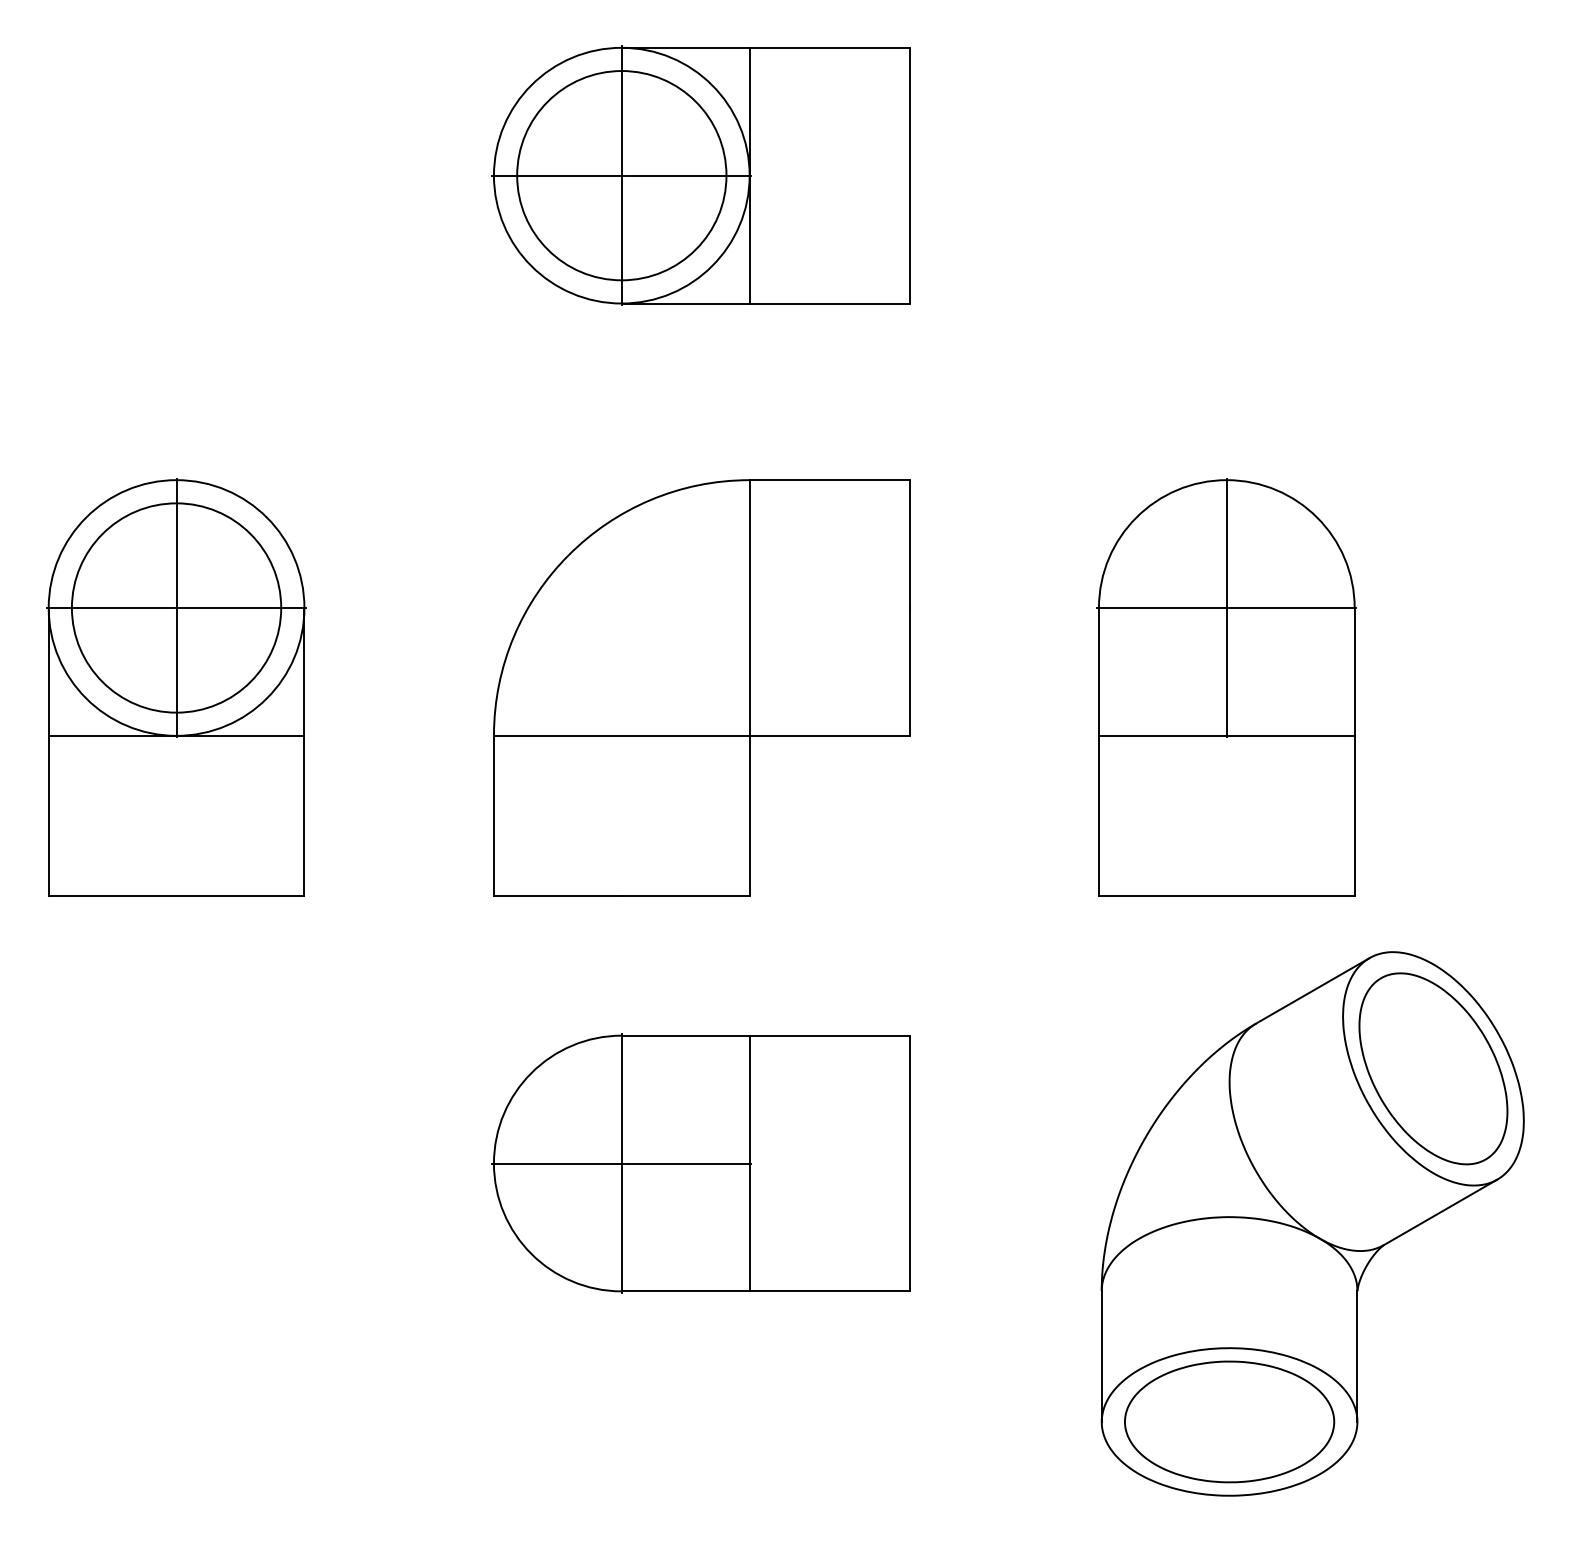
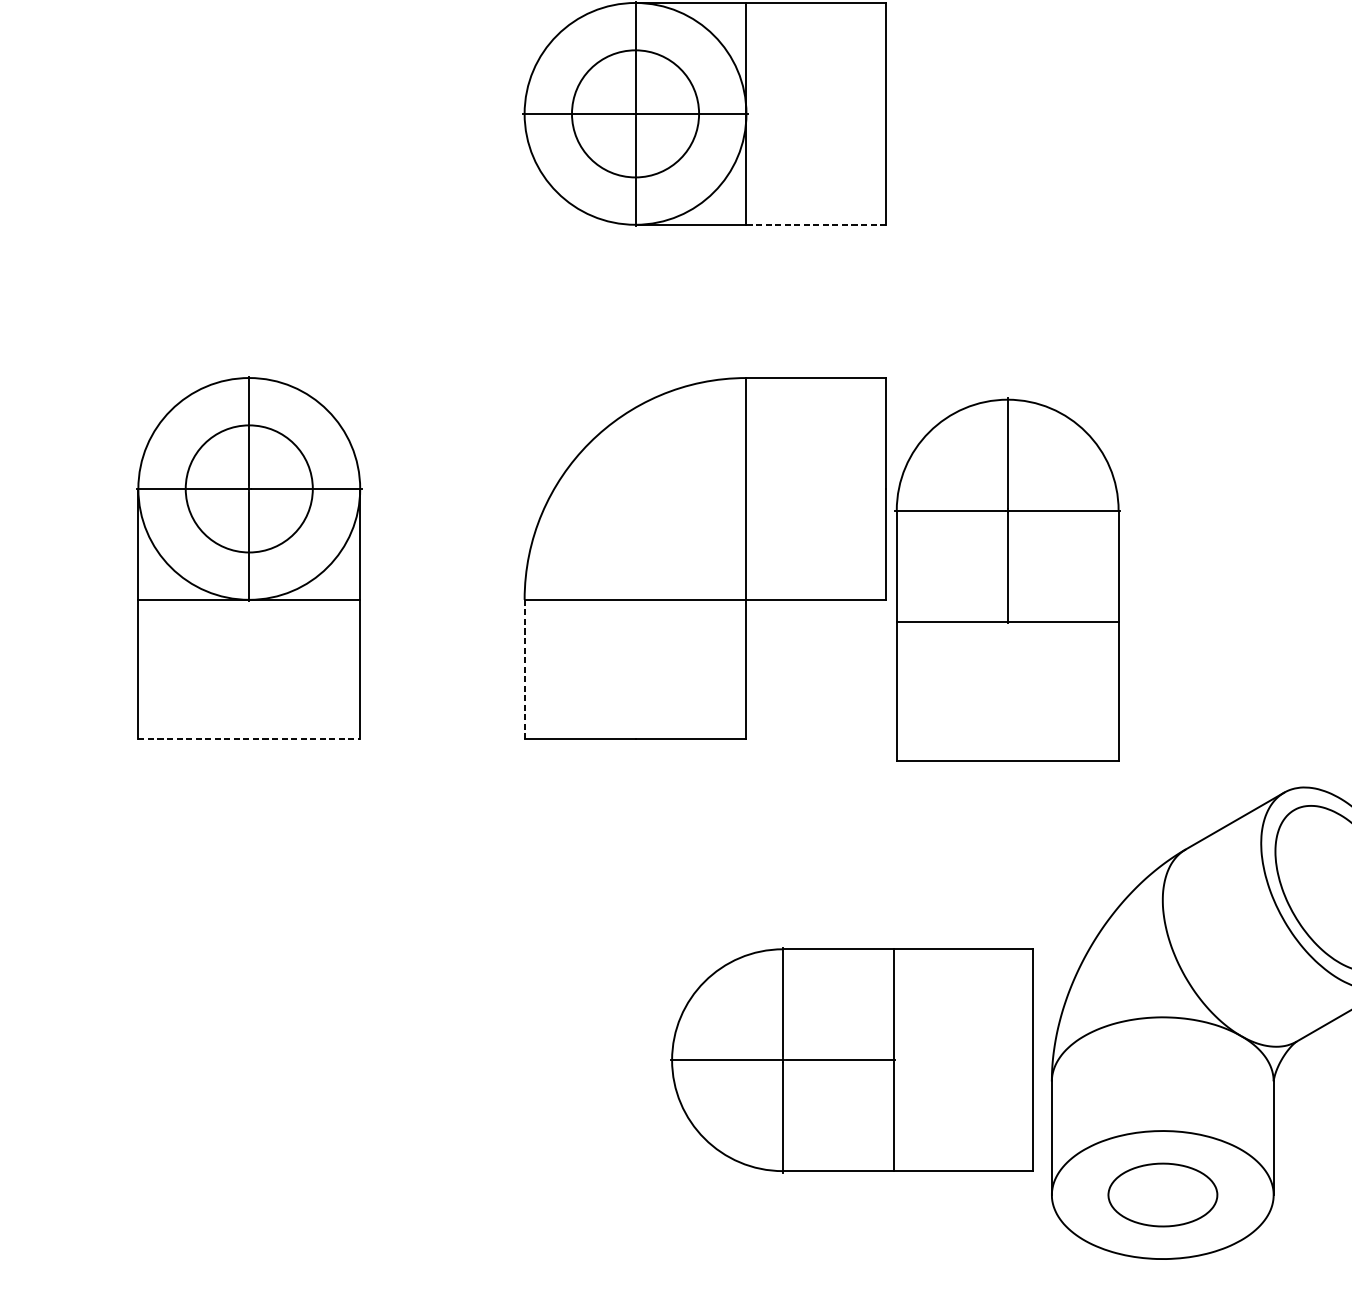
circle: (621, 175) -> (635, 113), size x0.7
line: (830, 303) -> (816, 224), solid -> dashed
circle: (176, 607) -> (249, 488), size x0.7
part: (1226, 687) -> (1007, 579), moved
line: (493, 816) -> (524, 669), solid -> dashed
line: (176, 896) -> (249, 739), solid -> dashed
part: (700, 1163) -> (851, 1060), moved
part: (1229, 1421) -> (1162, 1194), size x0.6

